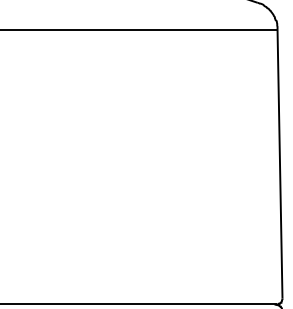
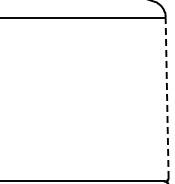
line: (280, 163) -> (167, 97), solid -> dashed

